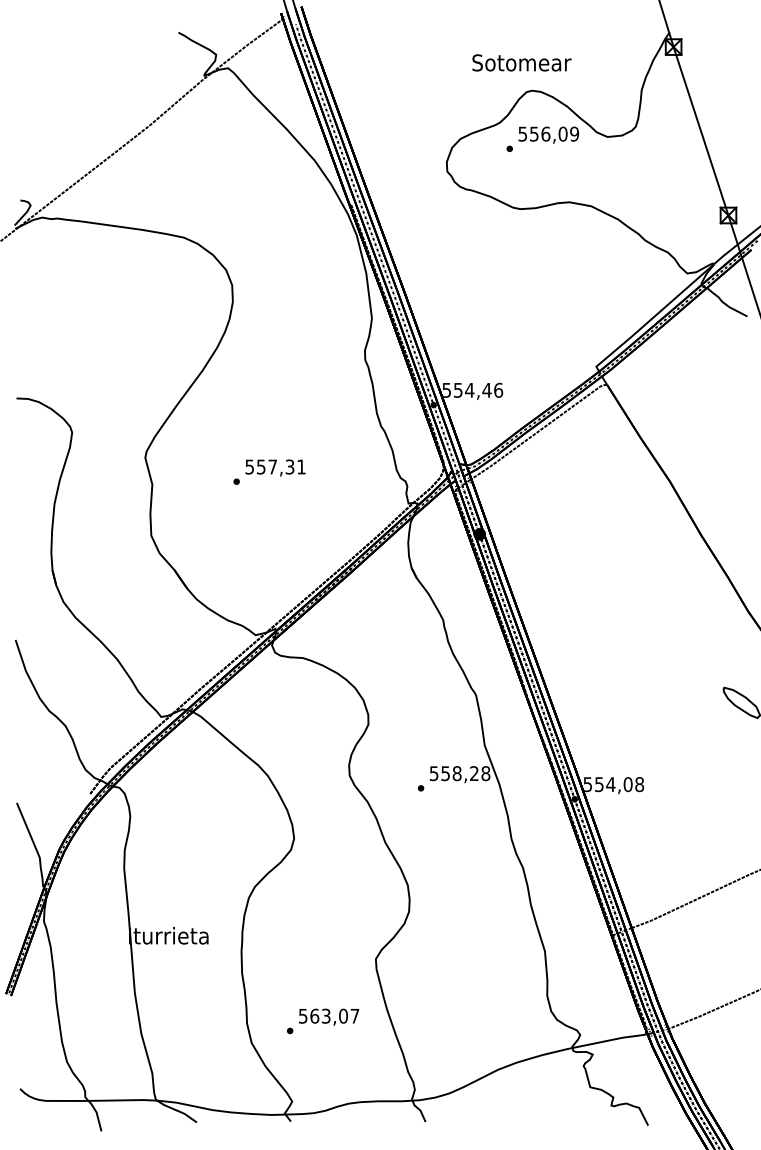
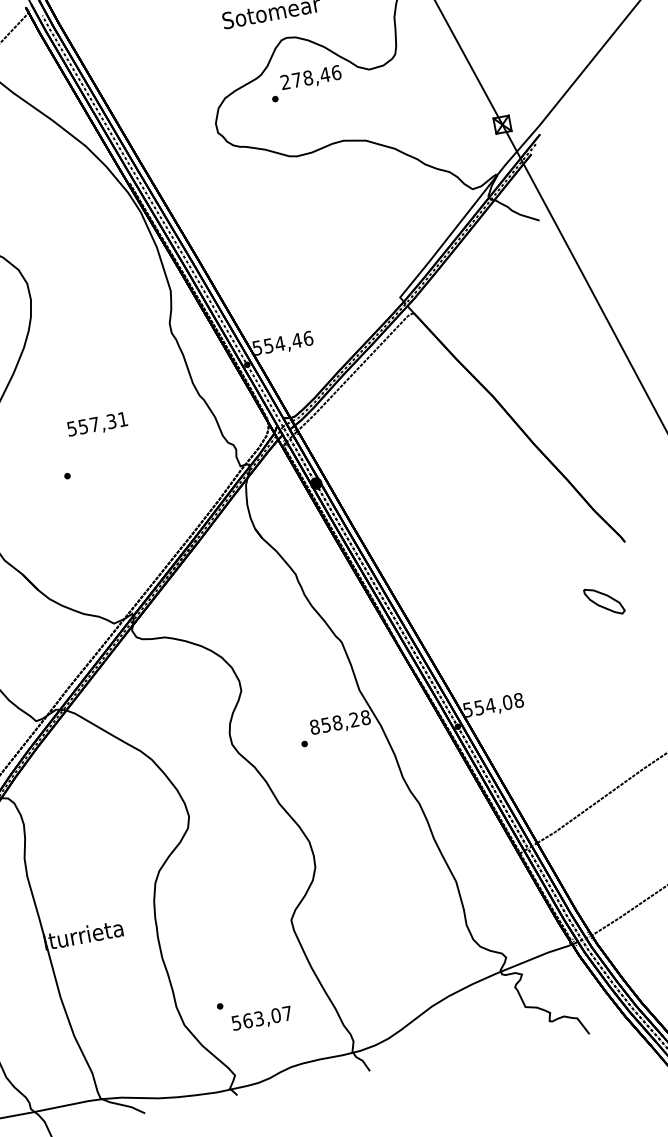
text: (548, 133) -> (310, 76), 556,09 -> 278,46
text: (275, 467) -> (97, 424), moved
text: (433, 773) -> (314, 727), 558,28 -> 858,28
text: (329, 1016) -> (262, 1018), moved

